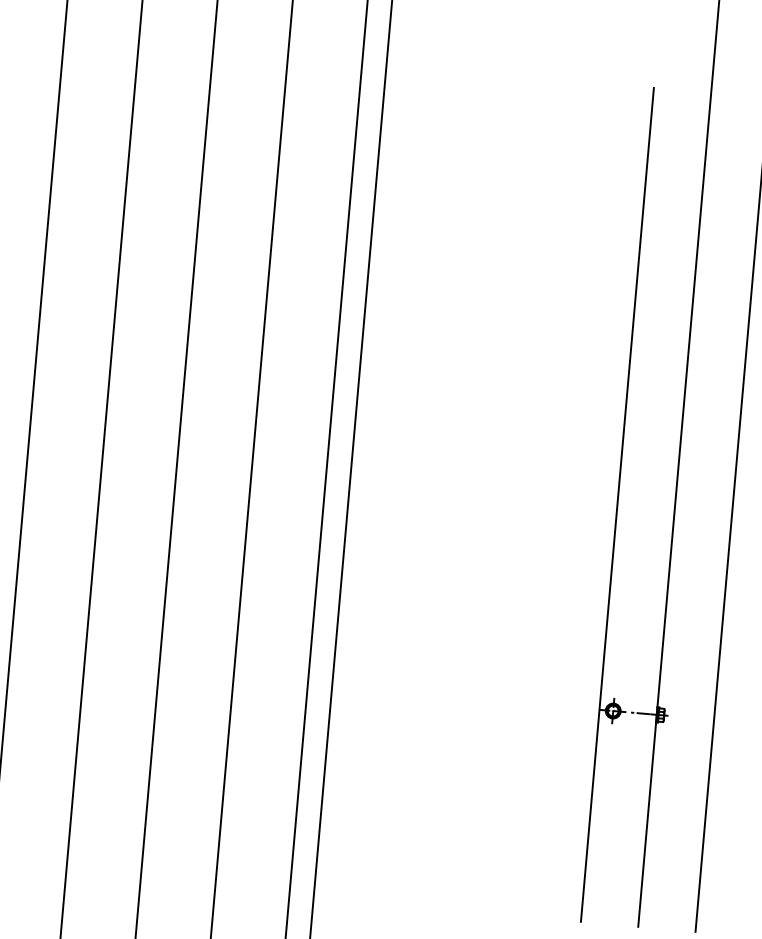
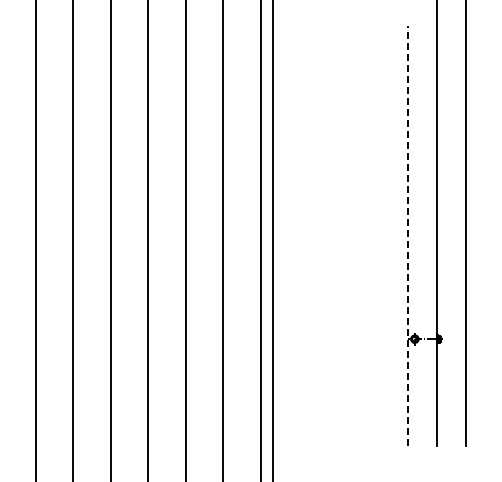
line: (616, 504) -> (407, 235), solid -> dashed

